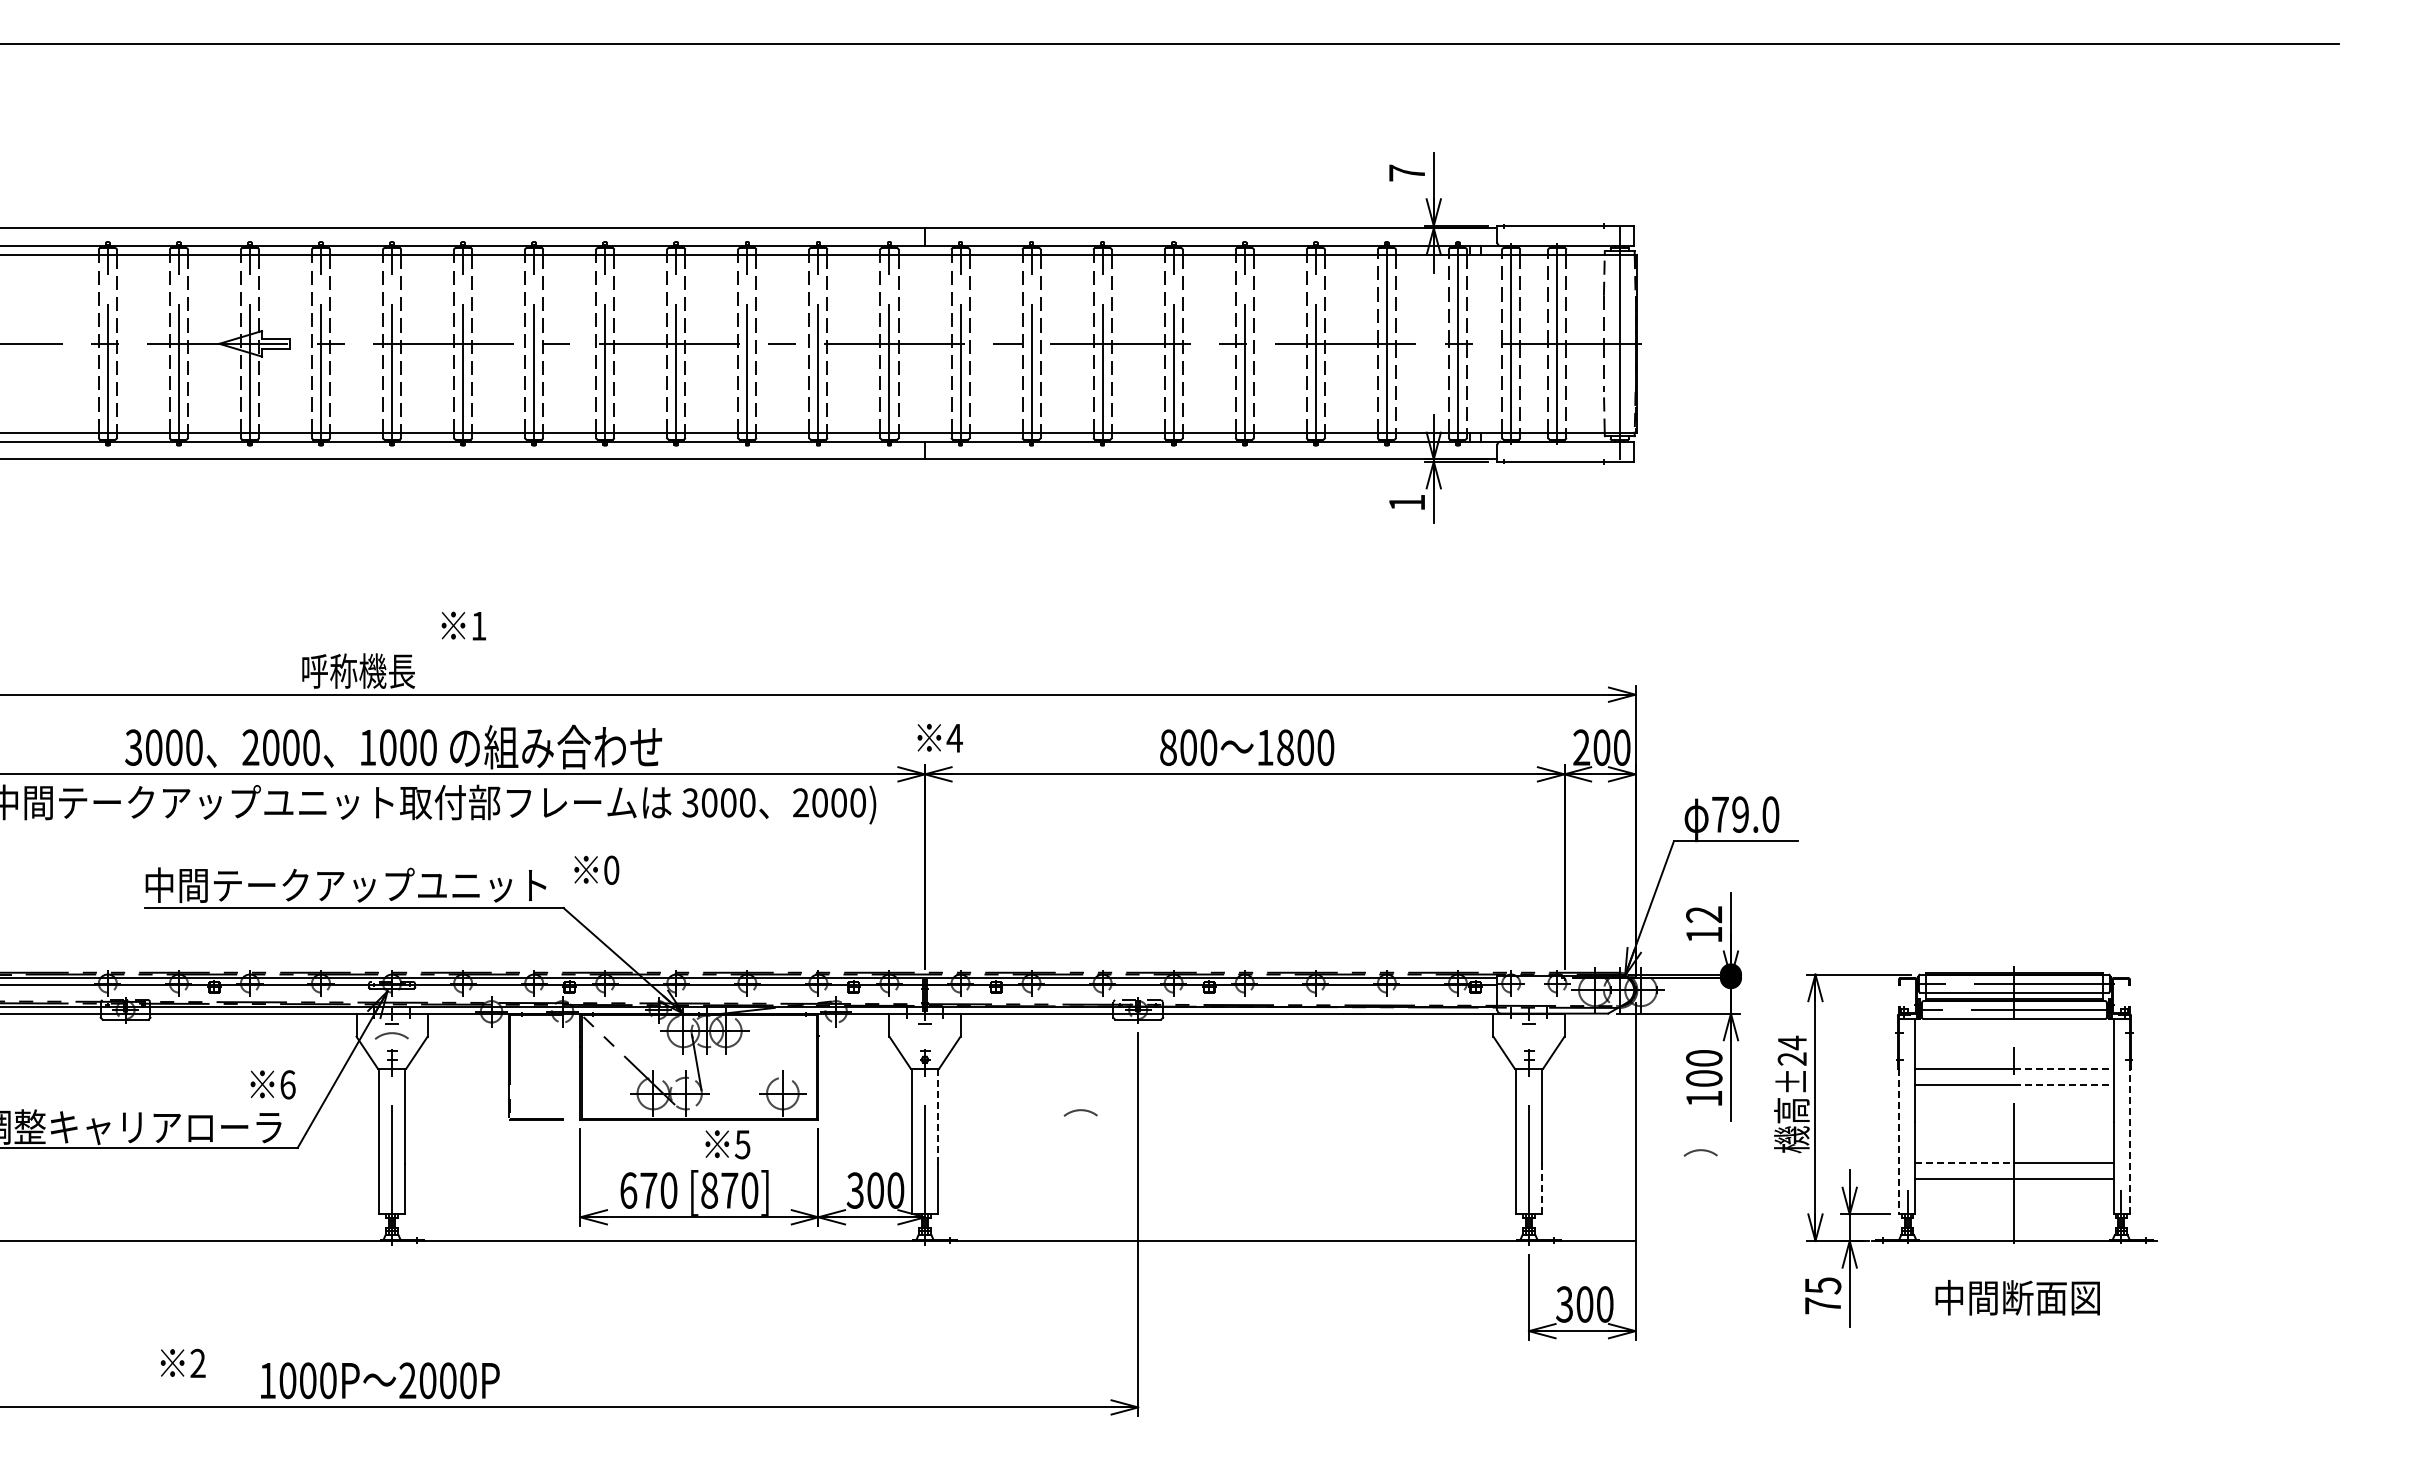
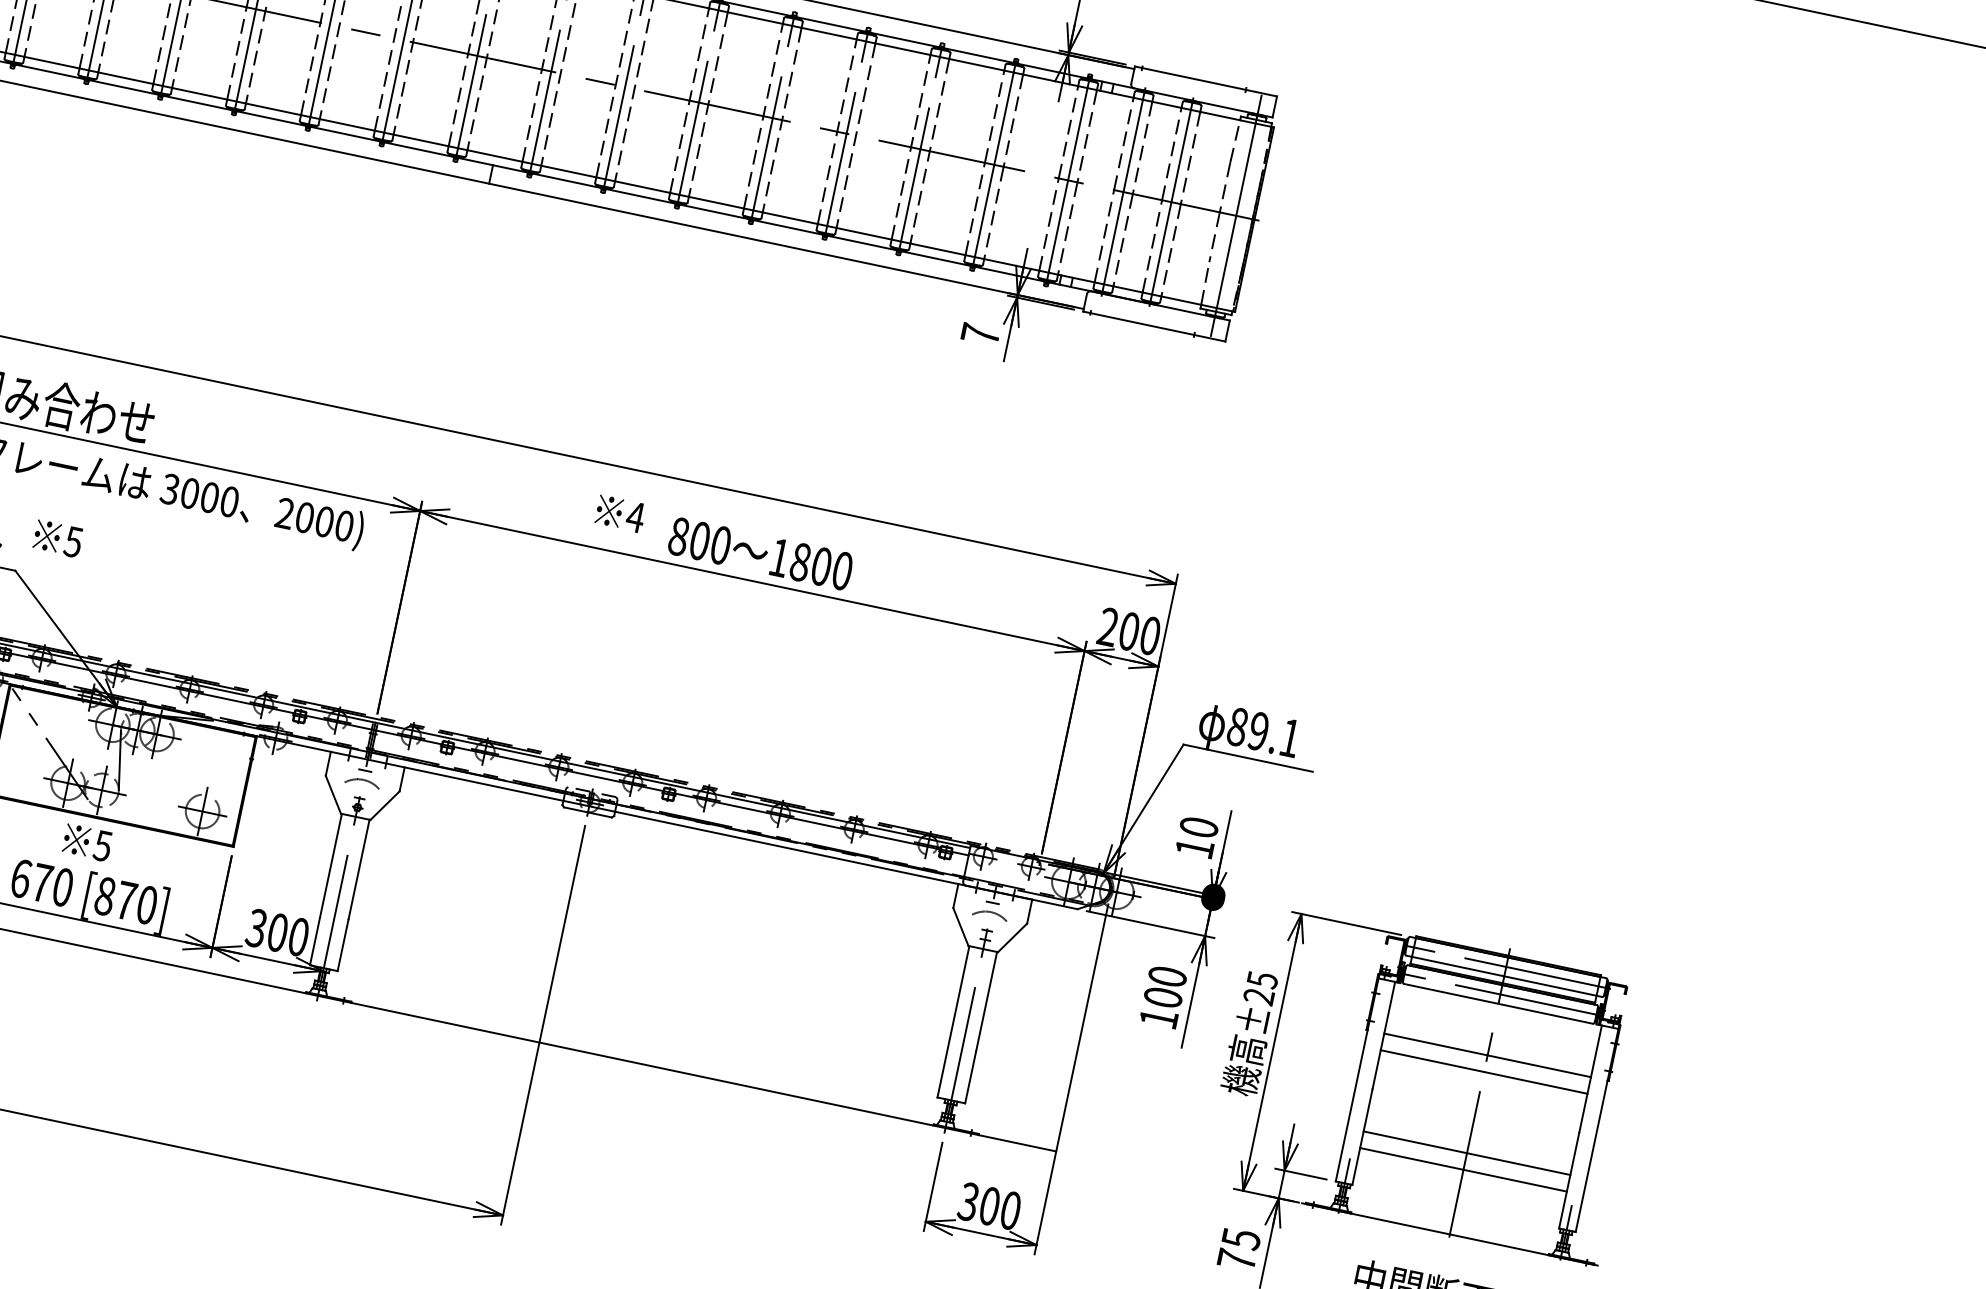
text: (1406, 502) -> (979, 334), 1 -> 7
text: (939, 737) -> (619, 513), moved
text: (1745, 814) -> (1263, 732), 79.0 -> 89.1
text: (611, 869) -> (73, 541), 0 -> 5
text: (1704, 914) -> (1199, 827), 12 -> 10
text: (1792, 1042) -> (1262, 979), ±24 -> ±25
line: (2064, 1068) -> (1539, 1066), dashed -> solid
line: (2064, 1084) -> (1536, 1082), dashed -> solid
arc: (1080, 1111) -> (362, 781), moved
line: (938, 1116) -> (359, 869), dashed -> solid
line: (1898, 1141) -> (1351, 1105), dashed -> solid
line: (2129, 1141) -> (1591, 1156), dashed -> solid
text: (727, 1144) -> (87, 842), moved
arc: (1700, 1151) -> (990, 913), moved
line: (1964, 1162) -> (1415, 1141), dashed -> solid
line: (1542, 1189) -> (970, 1077), dashed -> solid

